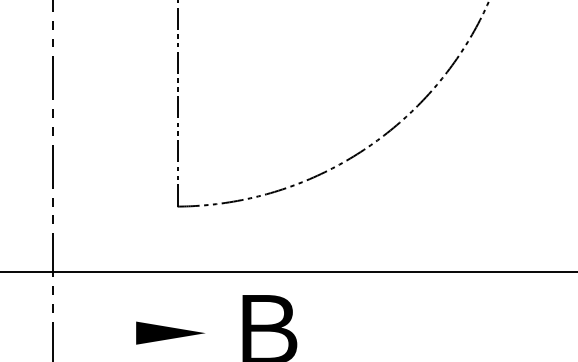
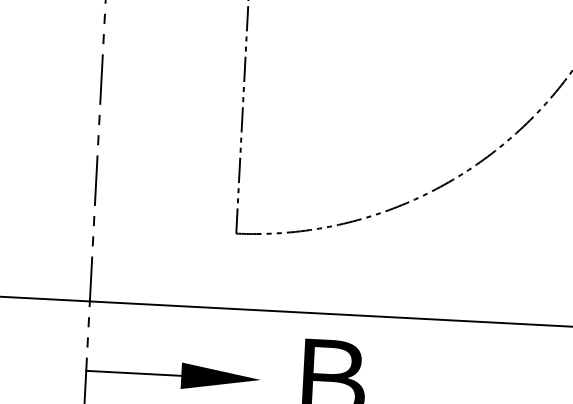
line: (94, 333) -> (133, 373), added

